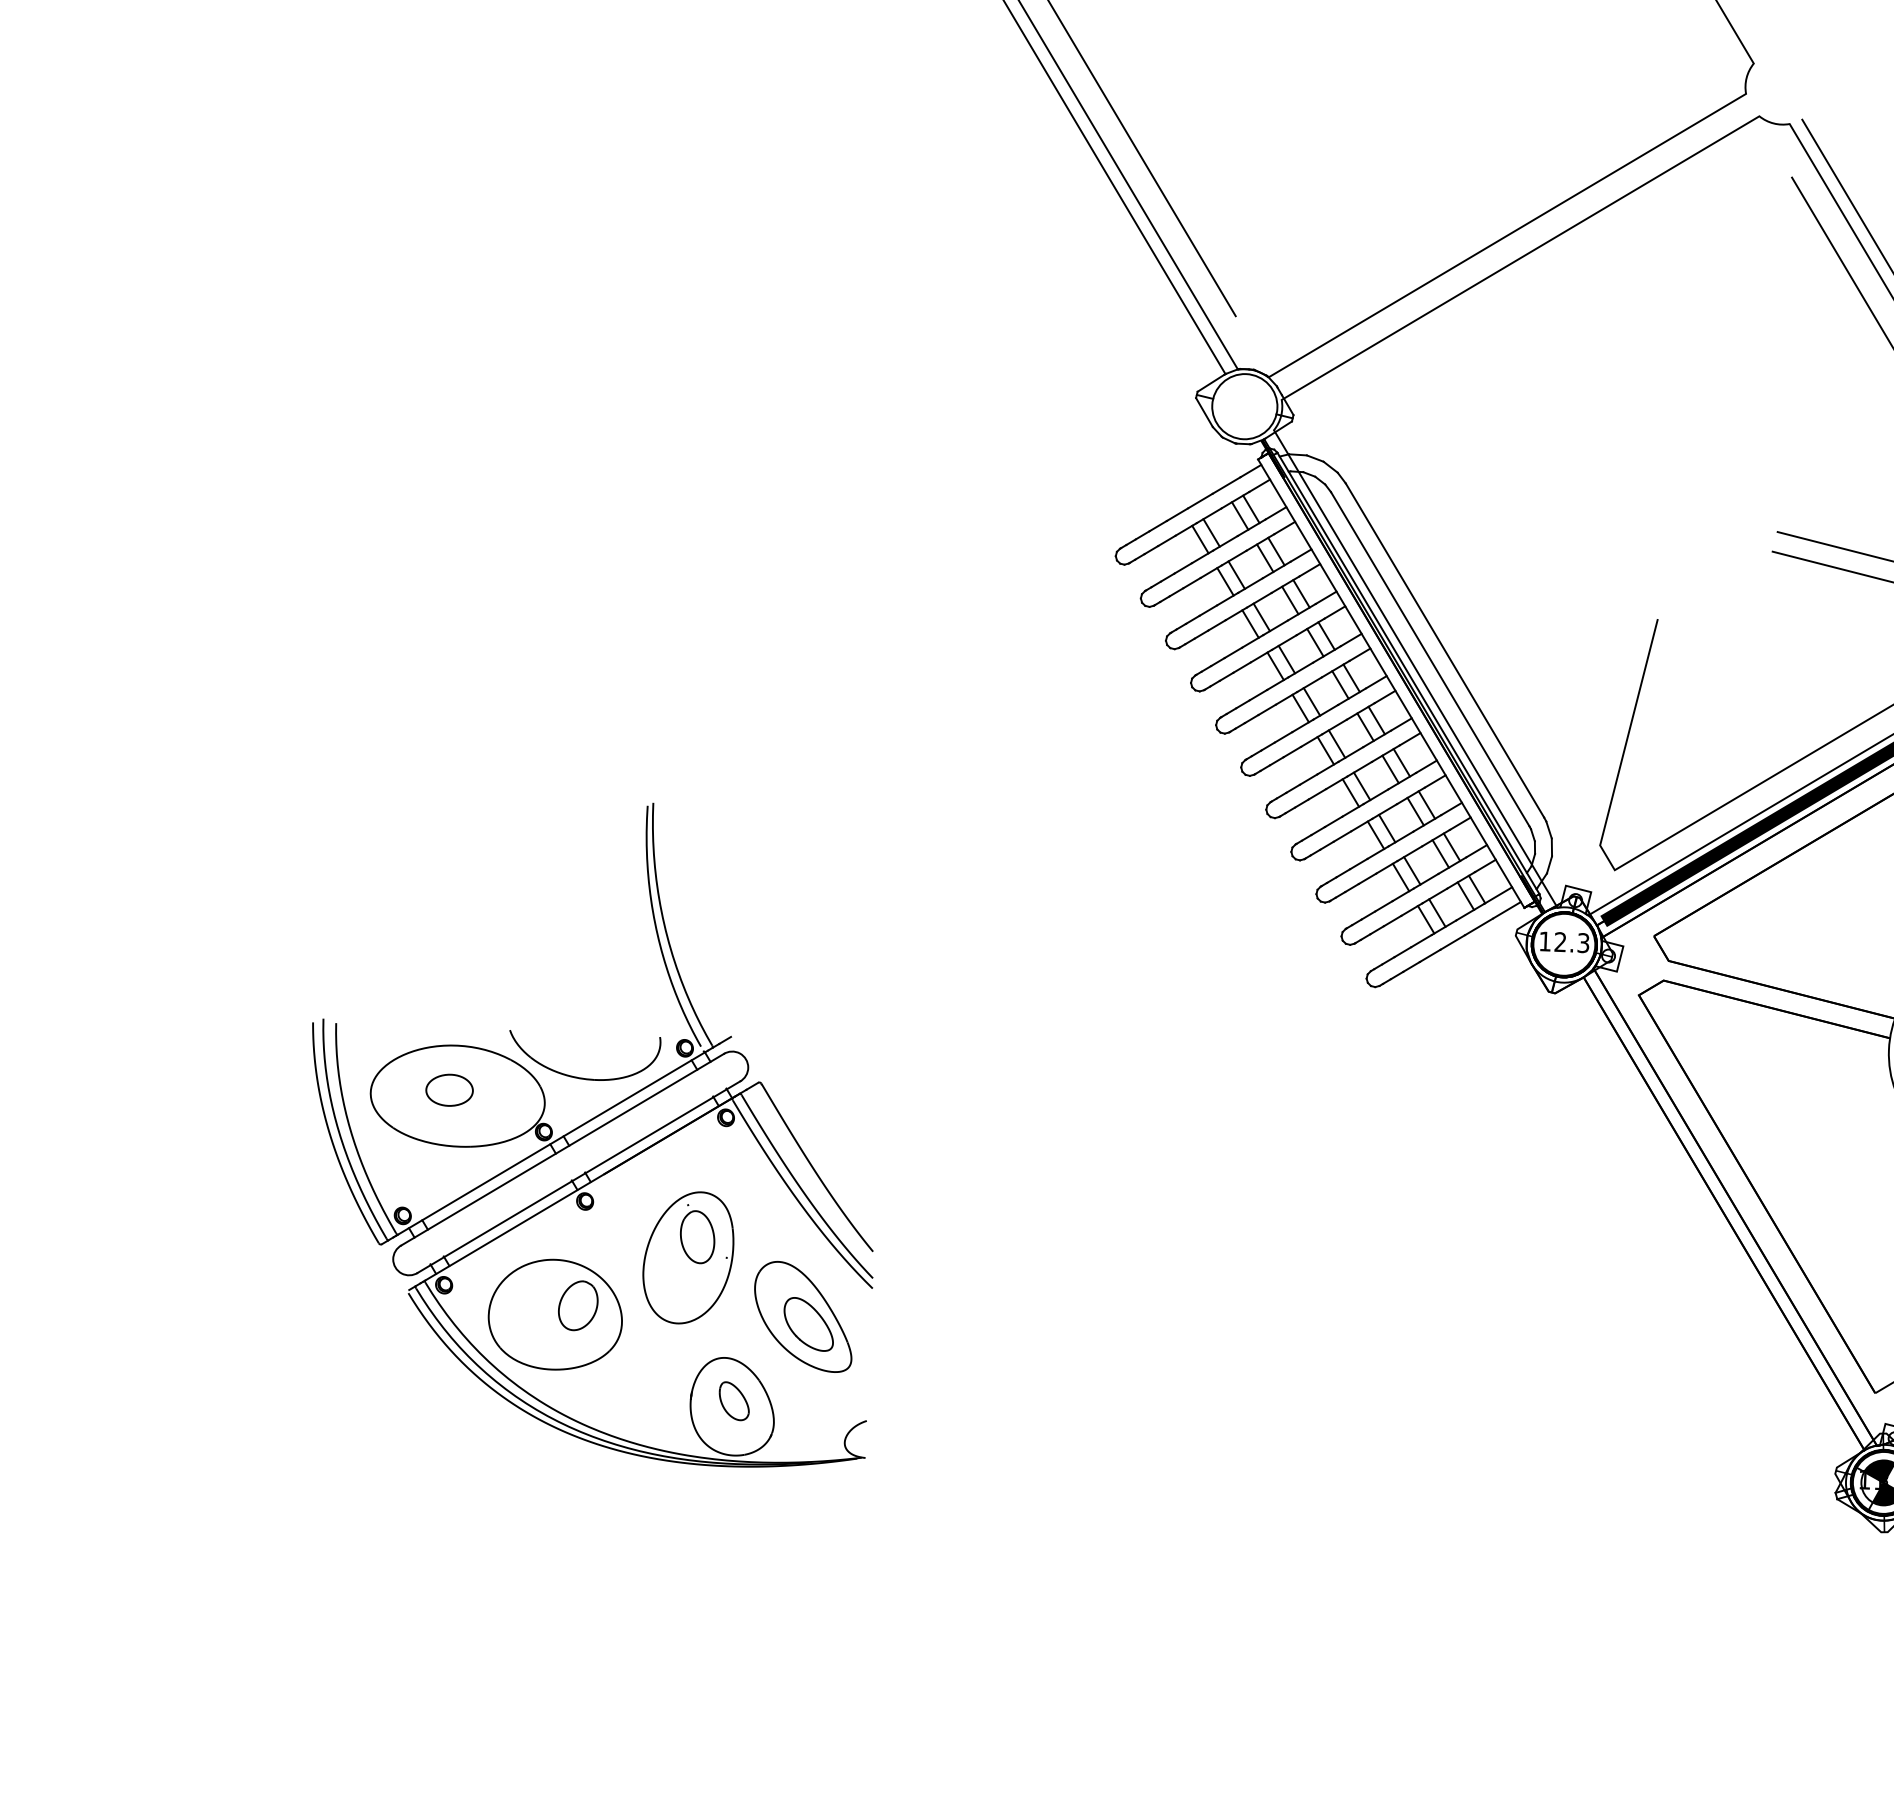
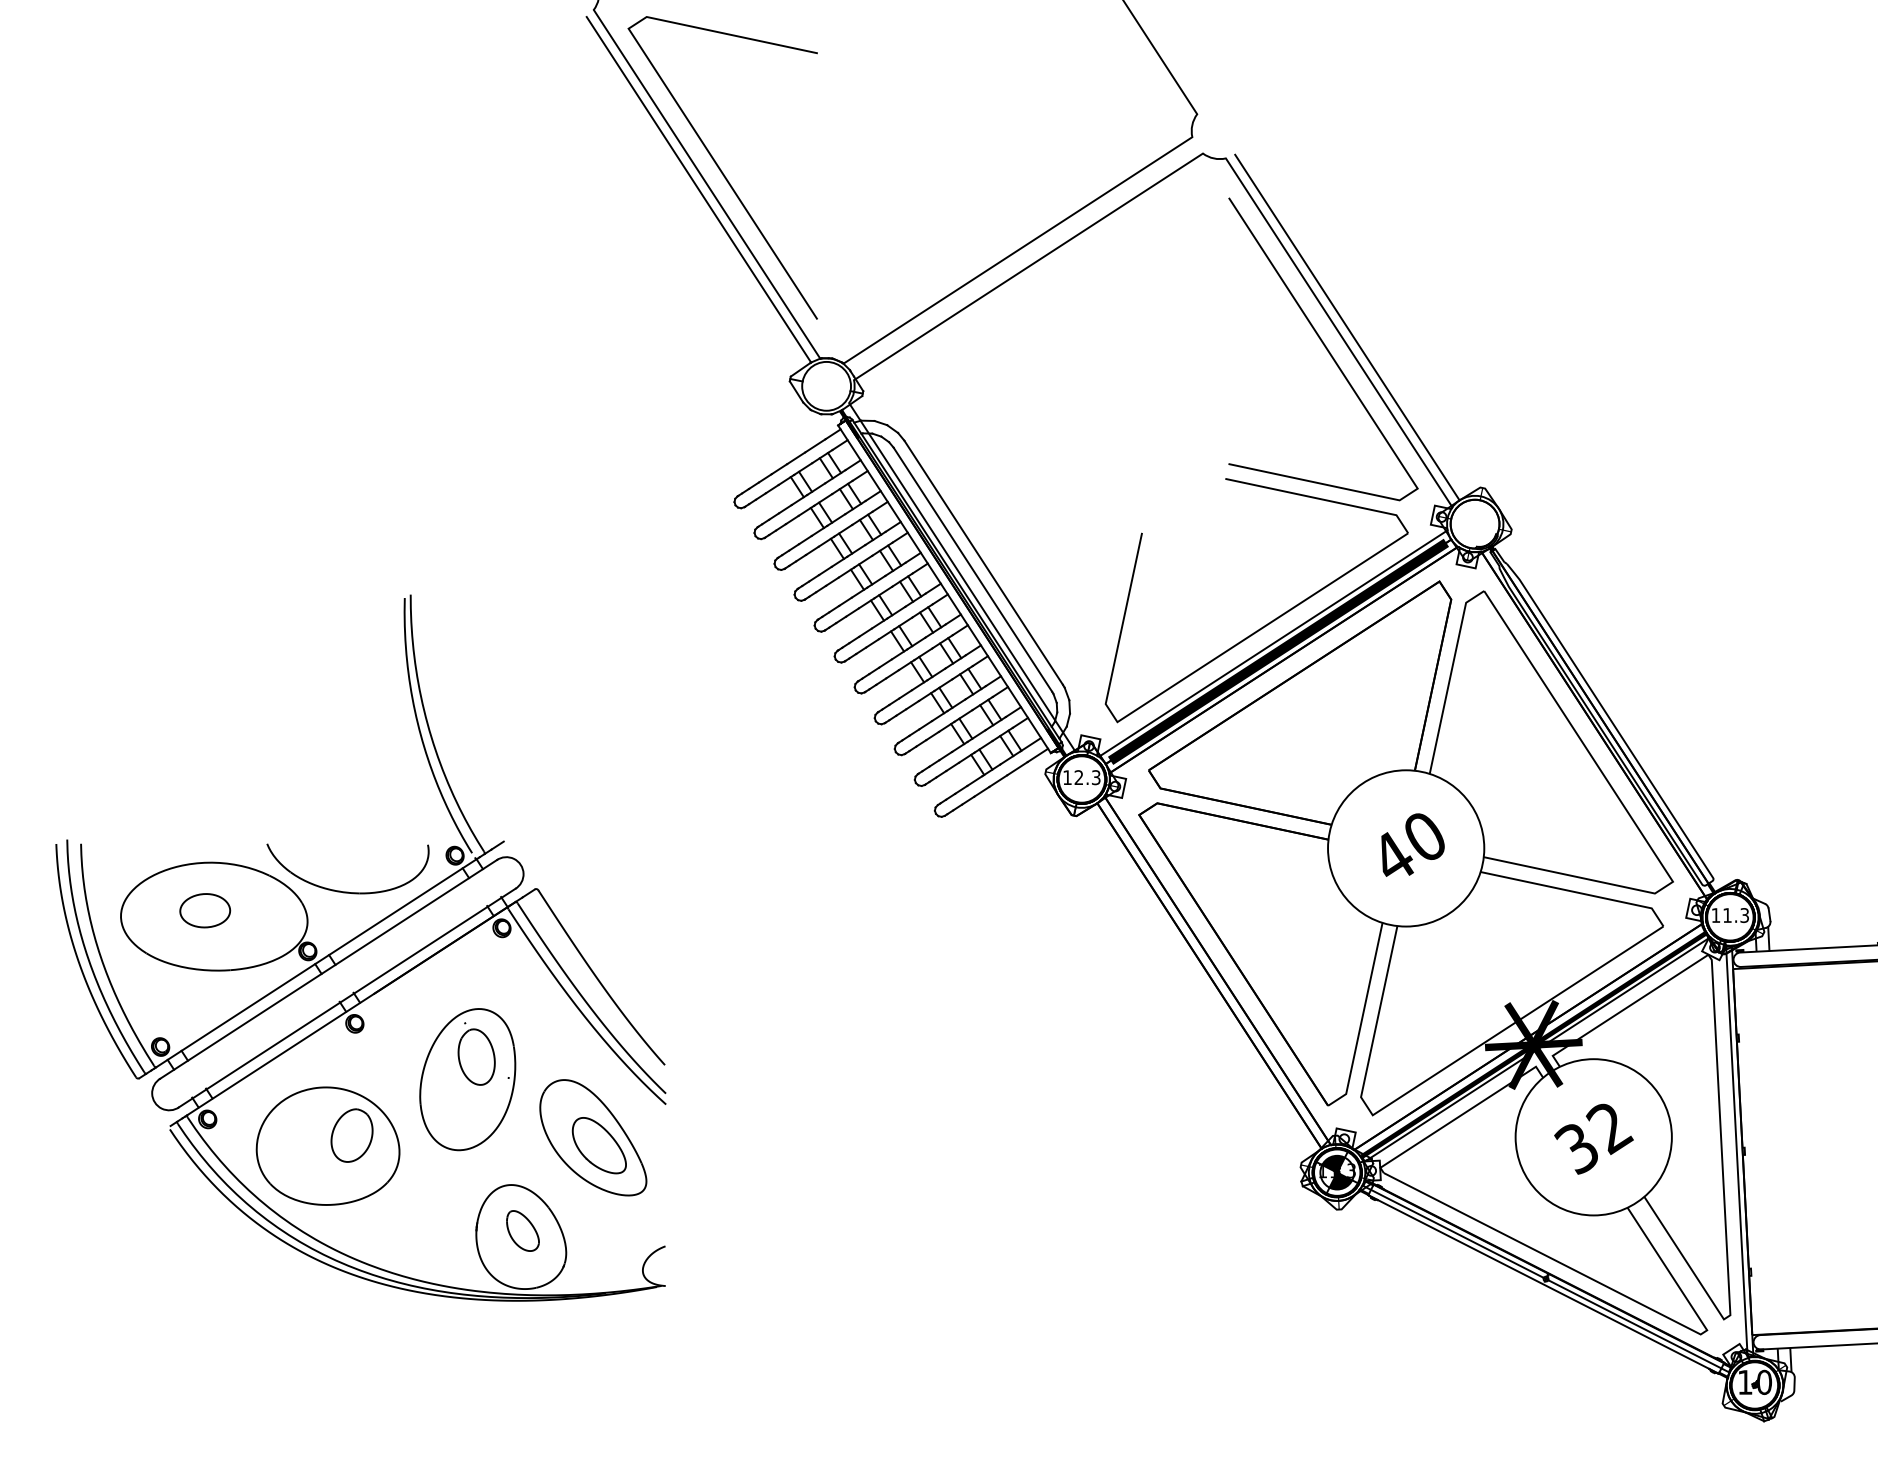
part: (593, 1130) -> (360, 947), size x1.43

